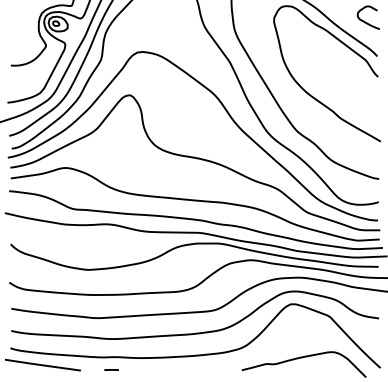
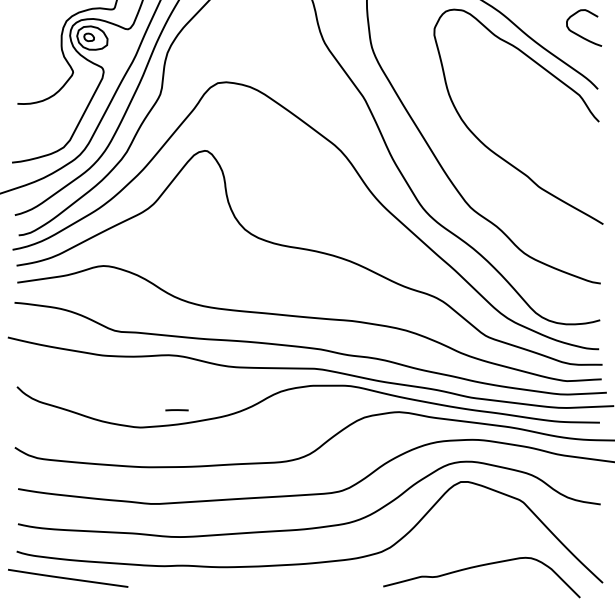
line: (111, 369) -> (176, 409), moved

